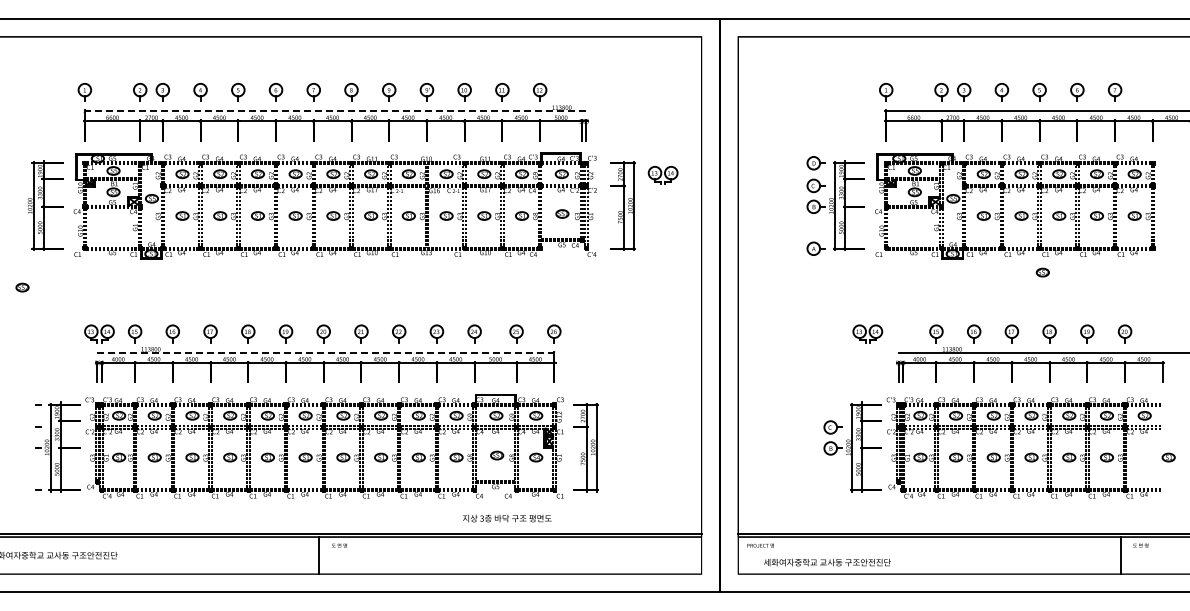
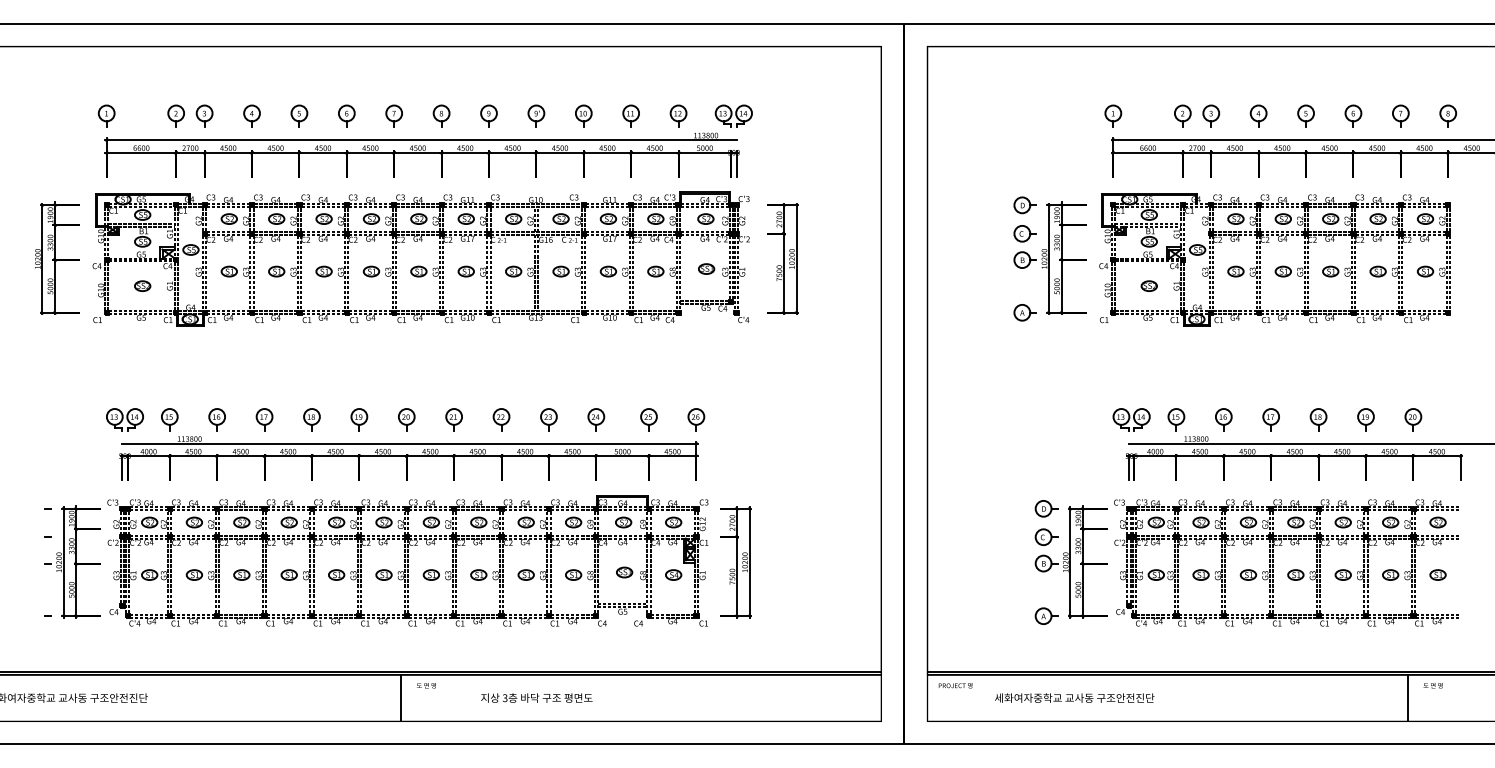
part: (1152, 92) -> (1447, 116), added
line: (335, 111) -> (421, 140), dashed -> solid
part: (662, 175) -> (733, 116), moved
part: (1042, 272) -> (1148, 286), moved
part: (22, 287) -> (142, 286), moved
part: (867, 333) -> (1131, 419), moved
line: (326, 352) -> (410, 443), dashed -> solid
part: (832, 404) -> (1045, 508), added
part: (1168, 457) -> (1437, 574), moved
part: (832, 490) -> (1045, 616), added
text: (507, 518) -> (537, 698), moved
text: (827, 562) -> (1074, 698), moved

